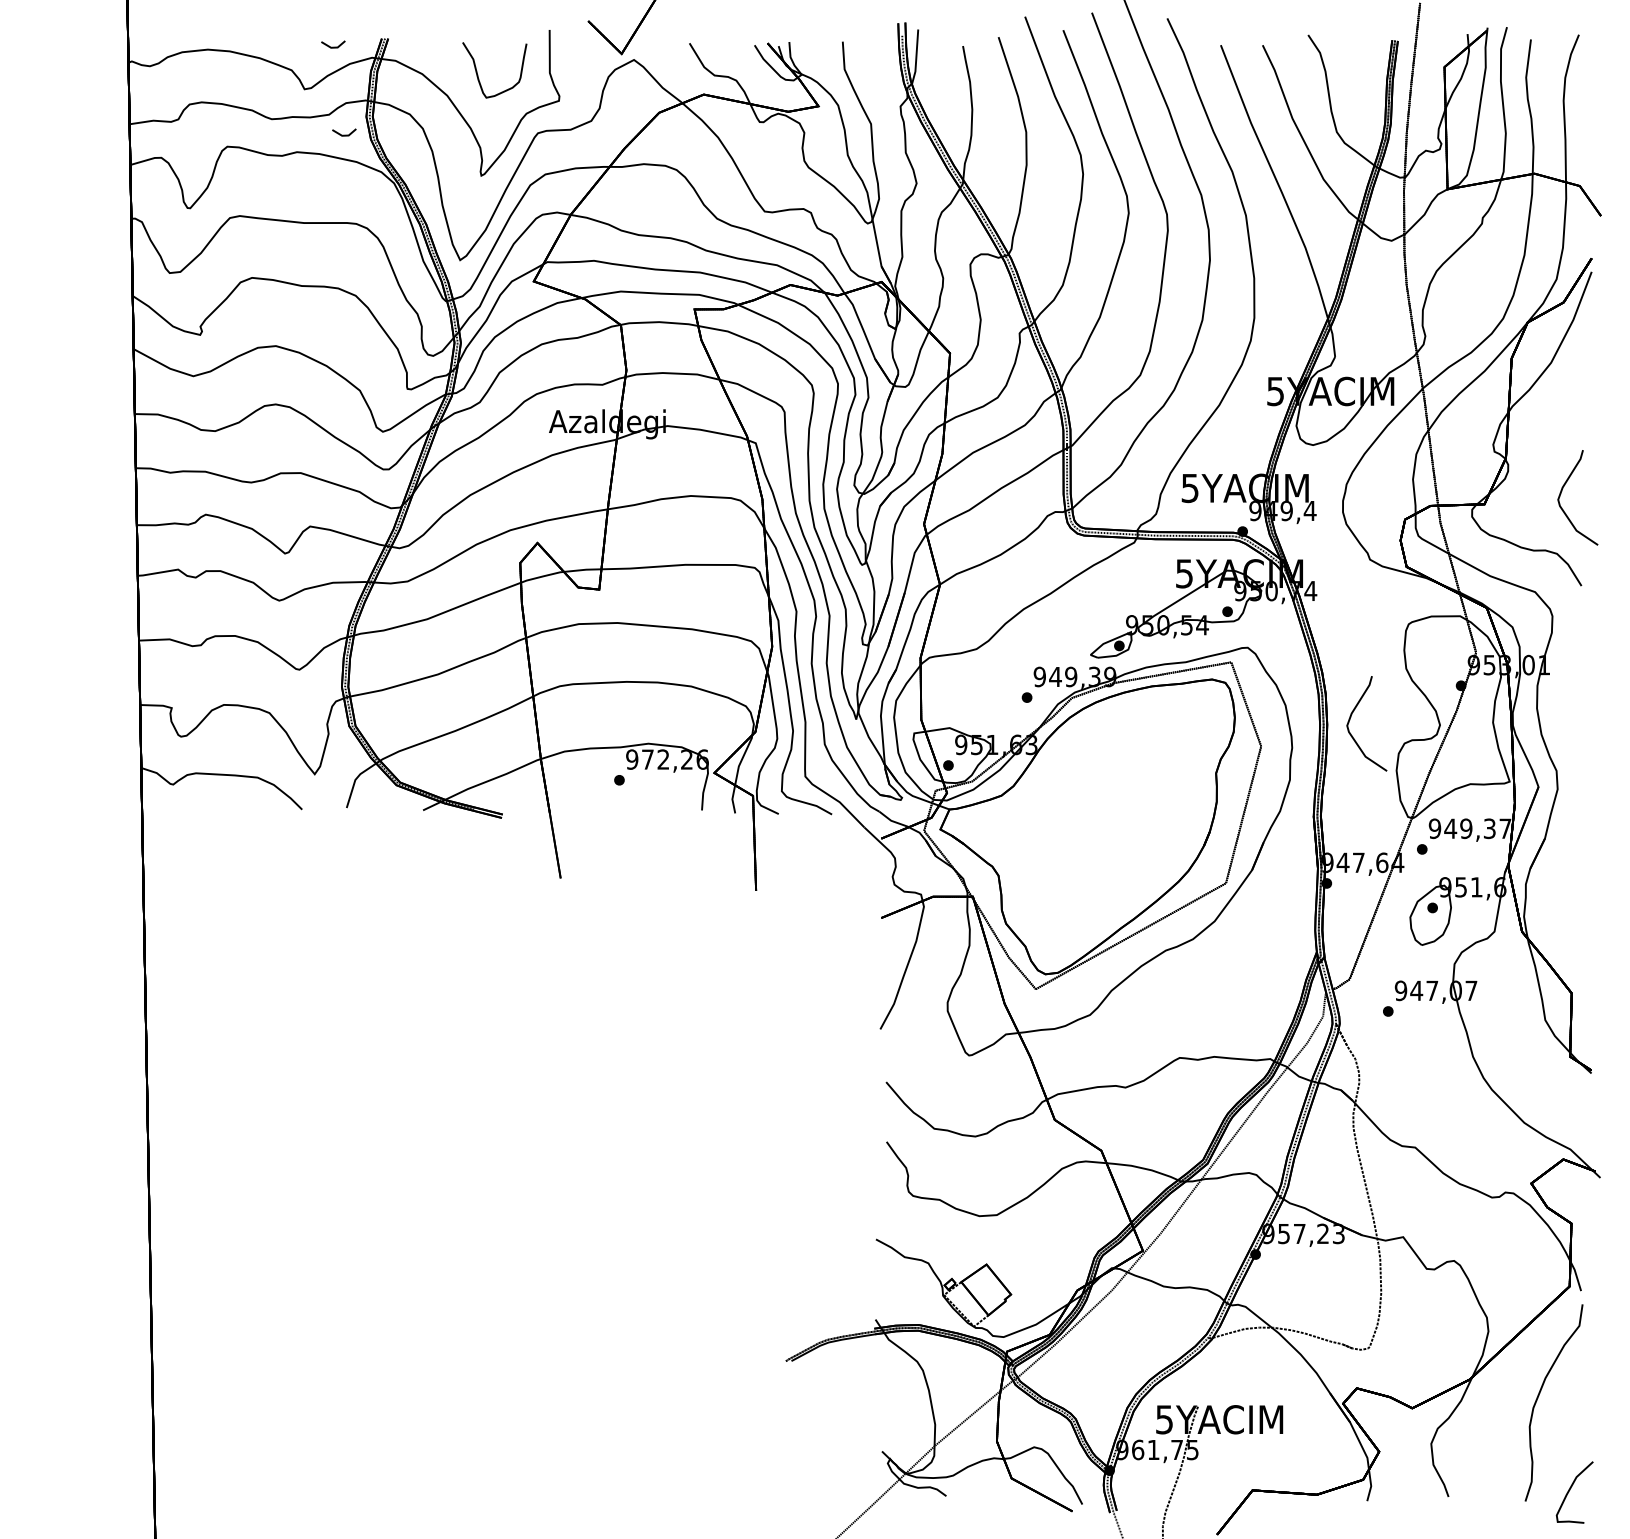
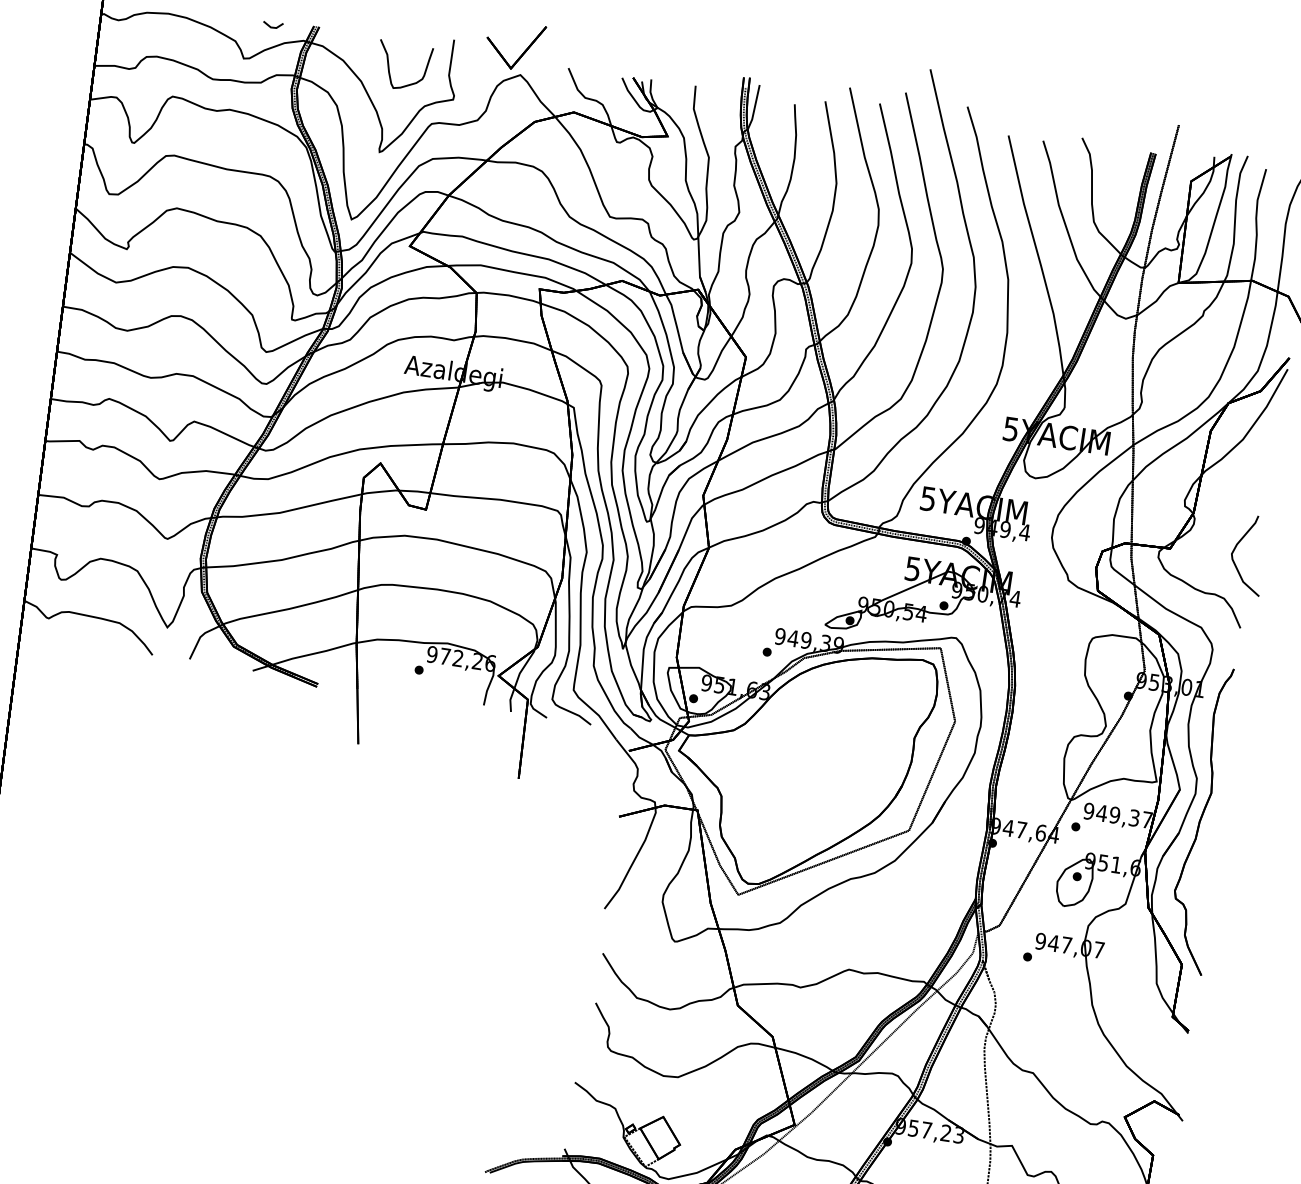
line: (344, 134) -> (271, 100), removed
curve: (1351, 717) -> (1033, 708), removed
part: (1573, 819) -> (1204, 820), added

